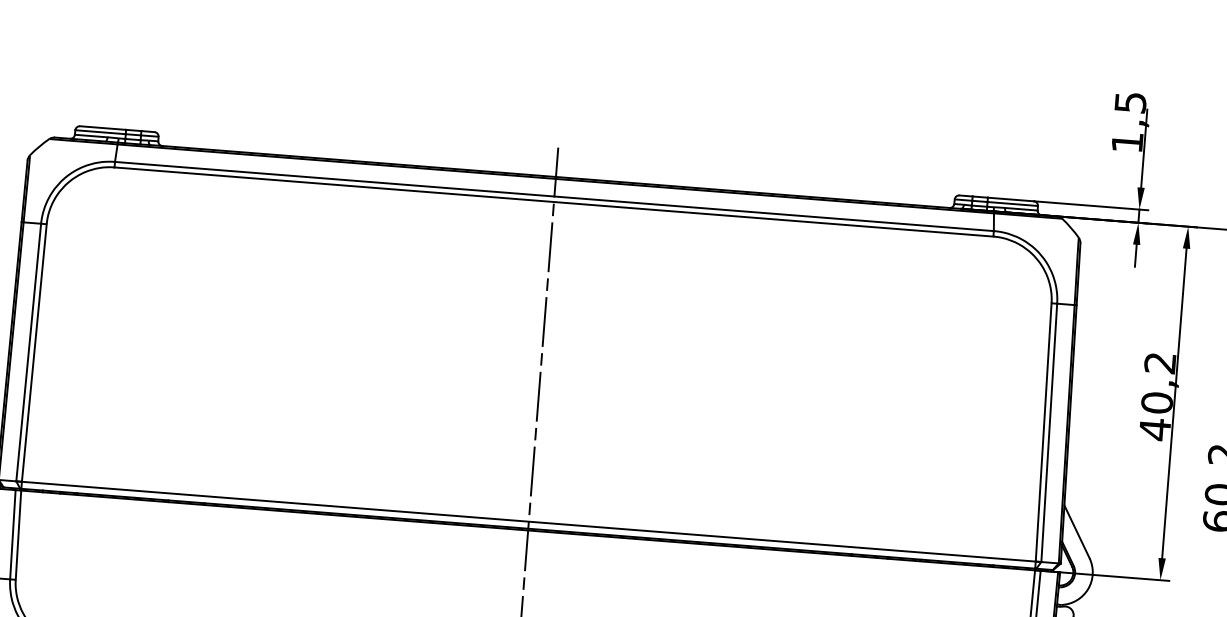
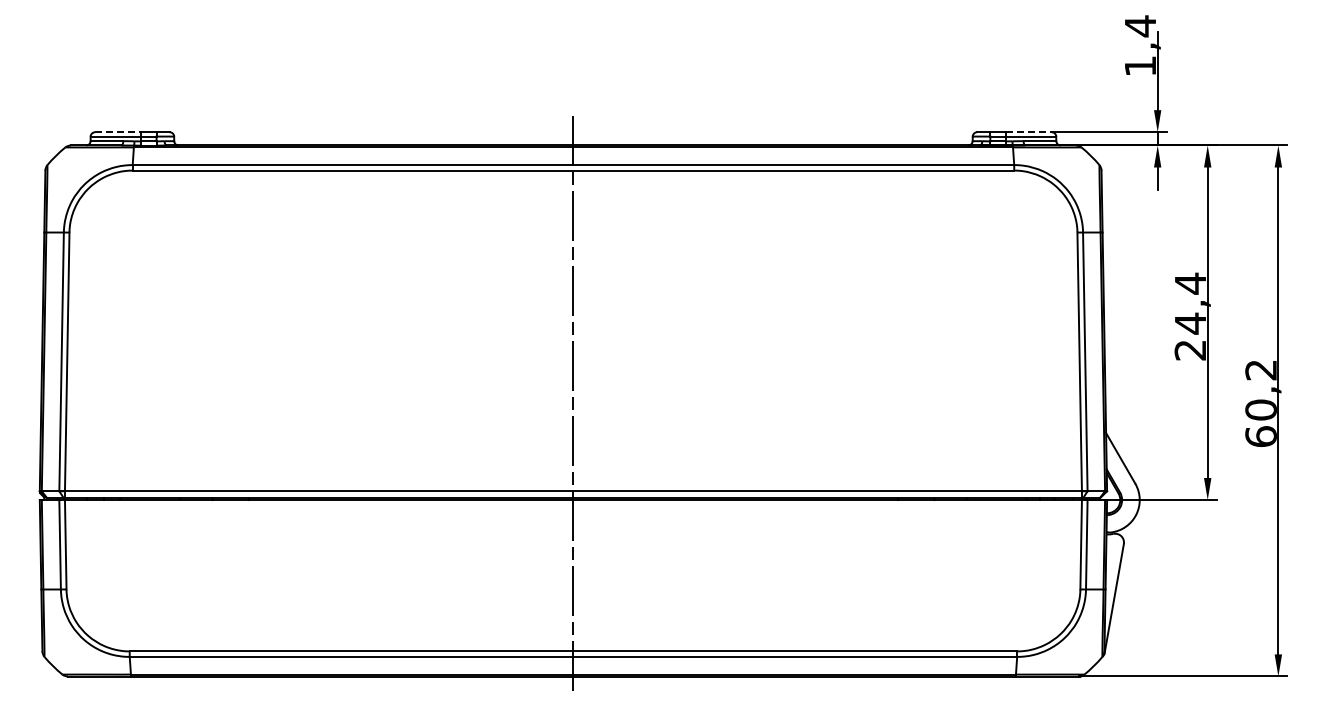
text: (1130, 102) -> (1140, 26), 1,5 -> 1,4
line: (103, 128) -> (118, 132), solid -> dashed
line: (1011, 199) -> (1029, 132), solid -> dashed
text: (1157, 395) -> (1190, 316), 40,2 -> 24,4

